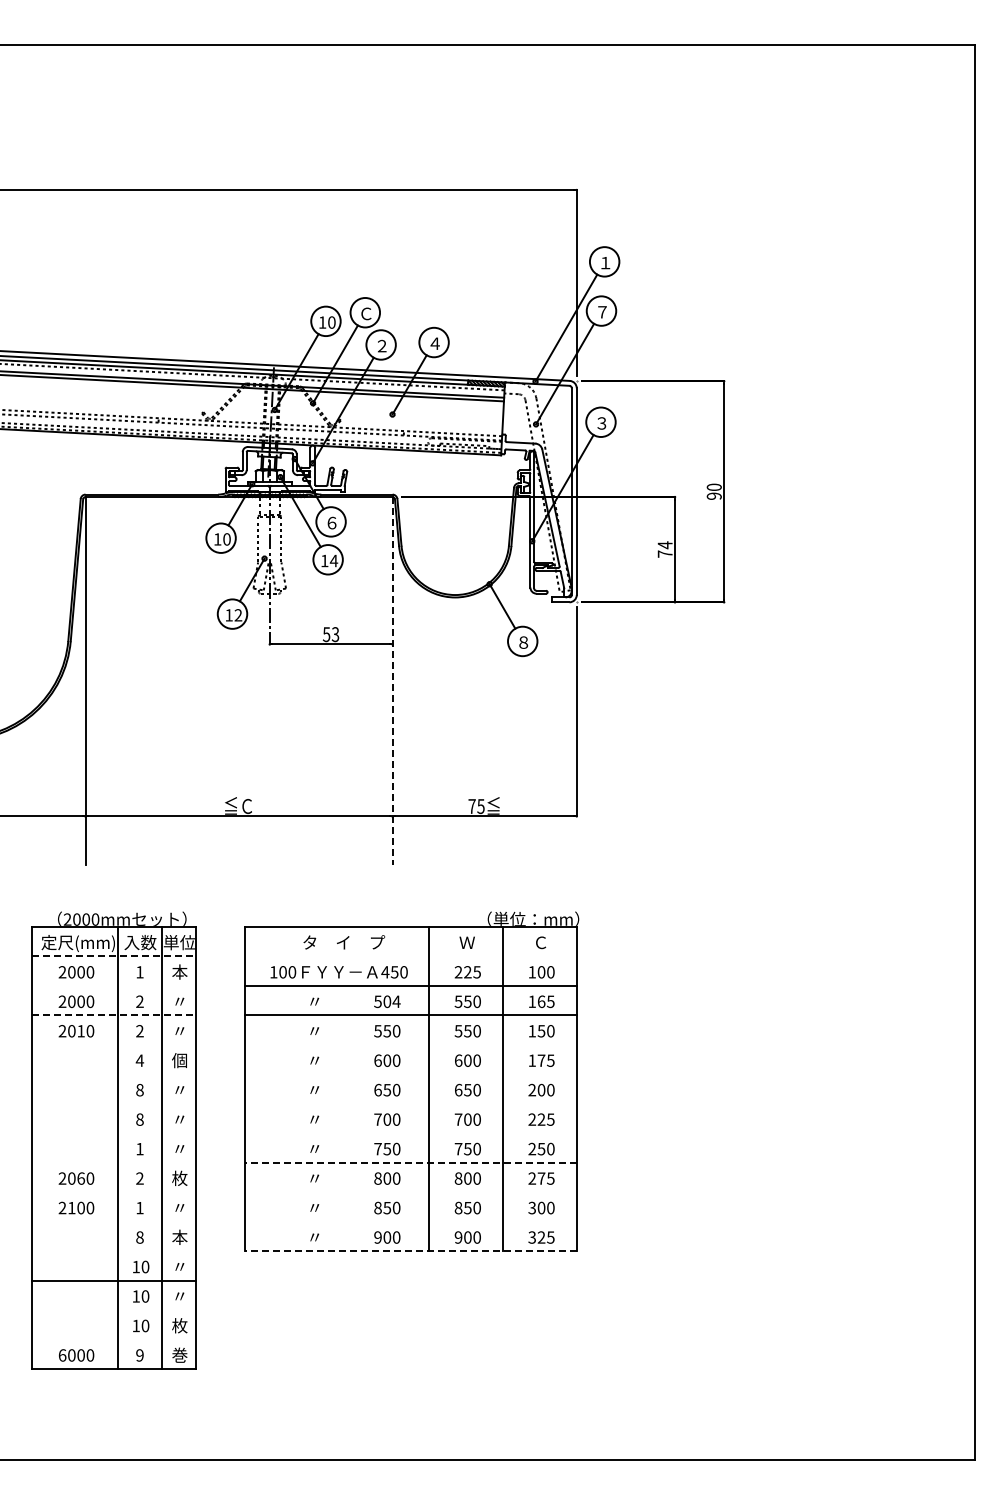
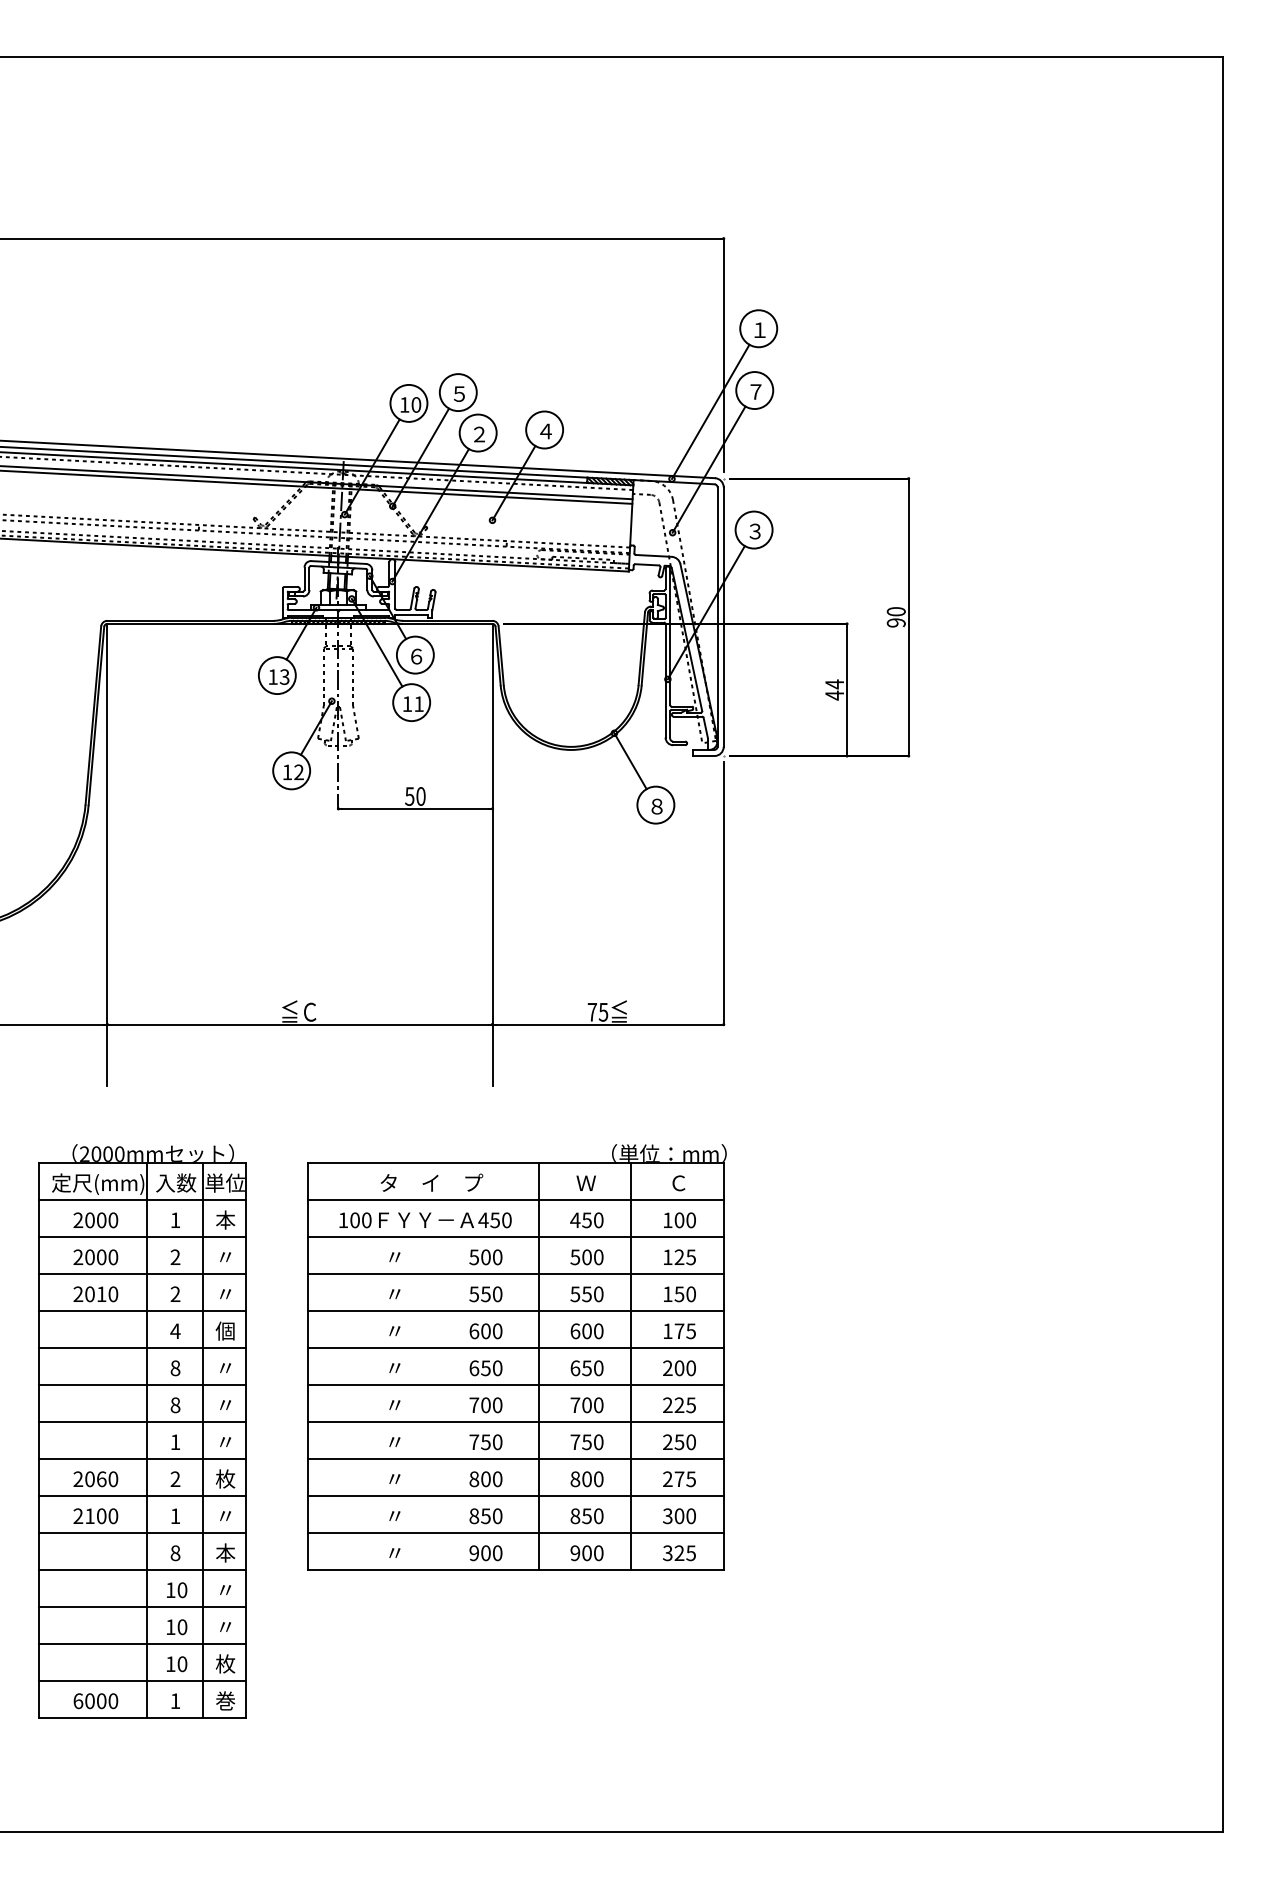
text: (366, 313) -> (459, 393), Ｃ -> ５
text: (226, 539) -> (284, 677), 10 -> 13
text: (664, 554) -> (833, 696), 74 -> 44
text: (333, 560) -> (418, 703), 14 -> 11
text: (335, 634) -> (420, 796), 53 -> 50
line: (392, 681) -> (492, 855), dashed -> solid
line: (114, 956) -> (143, 1200), dashed -> solid
line: (410, 956) -> (515, 1200), added
text: (467, 972) -> (586, 1220), 225 -> 450
line: (113, 985) -> (142, 1236), added
text: (396, 1001) -> (497, 1256), 504 -> 500
text: (467, 1001) -> (586, 1256), 550 -> 500
text: (541, 1001) -> (679, 1256), 165 -> 125
line: (114, 1015) -> (143, 1274), dashed -> solid
line: (113, 1044) -> (142, 1310), added
line: (410, 1044) -> (515, 1310), added
line: (113, 1074) -> (142, 1348), added
line: (410, 1074) -> (515, 1348), added
line: (113, 1103) -> (142, 1385), added
line: (410, 1103) -> (515, 1385), added
line: (113, 1133) -> (142, 1422), added
line: (410, 1133) -> (515, 1422), added
line: (113, 1162) -> (142, 1459), added
line: (411, 1162) -> (516, 1459), dashed -> solid
line: (113, 1192) -> (142, 1496), added
line: (410, 1192) -> (515, 1496), added
line: (113, 1221) -> (142, 1533), added
line: (410, 1221) -> (515, 1533), added
line: (113, 1251) -> (142, 1570), added
line: (411, 1251) -> (516, 1570), dashed -> solid
line: (113, 1310) -> (142, 1644), added
line: (113, 1339) -> (142, 1681), added
text: (139, 1355) -> (174, 1701), 9 -> 1

